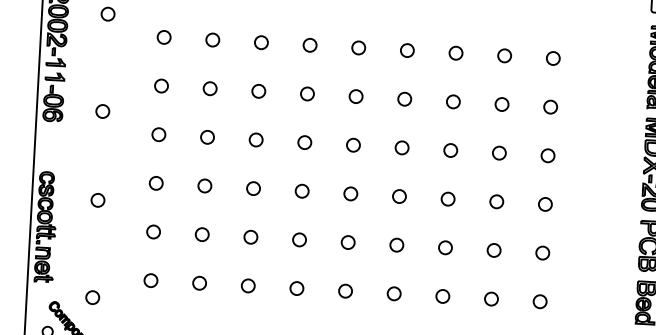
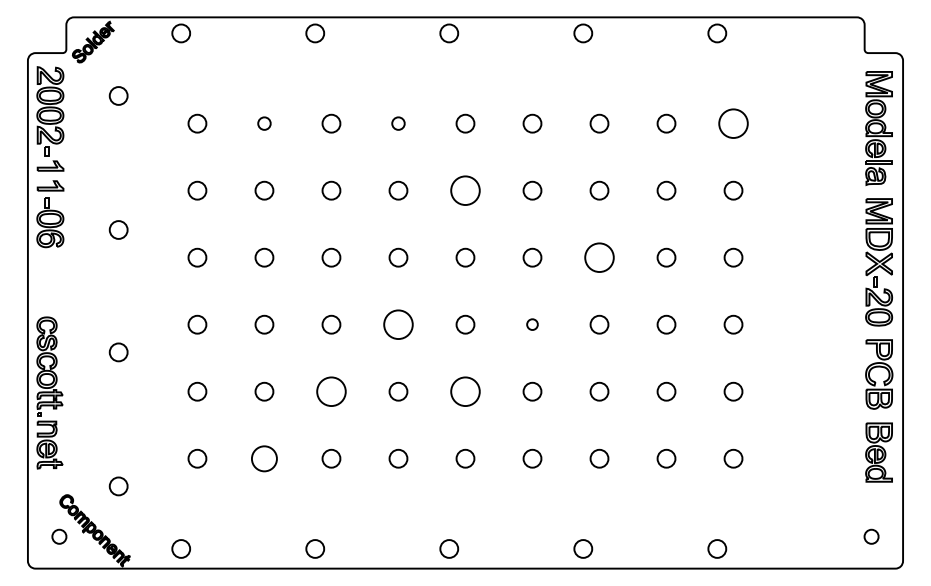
circle: (212, 39) -> (264, 123), size x0.7
circle: (310, 45) -> (398, 123), size x0.7
circle: (553, 58) -> (733, 123), size x1.6
circle: (356, 96) -> (465, 190), size x1.6
circle: (450, 150) -> (599, 257), size x1.6
circle: (302, 191) -> (398, 324), size x1.6
circle: (399, 196) -> (532, 324), size x0.6
circle: (250, 237) -> (331, 391), size x1.6
circle: (348, 242) -> (465, 391), size x1.6
circle: (199, 283) -> (264, 458), size x1.4

